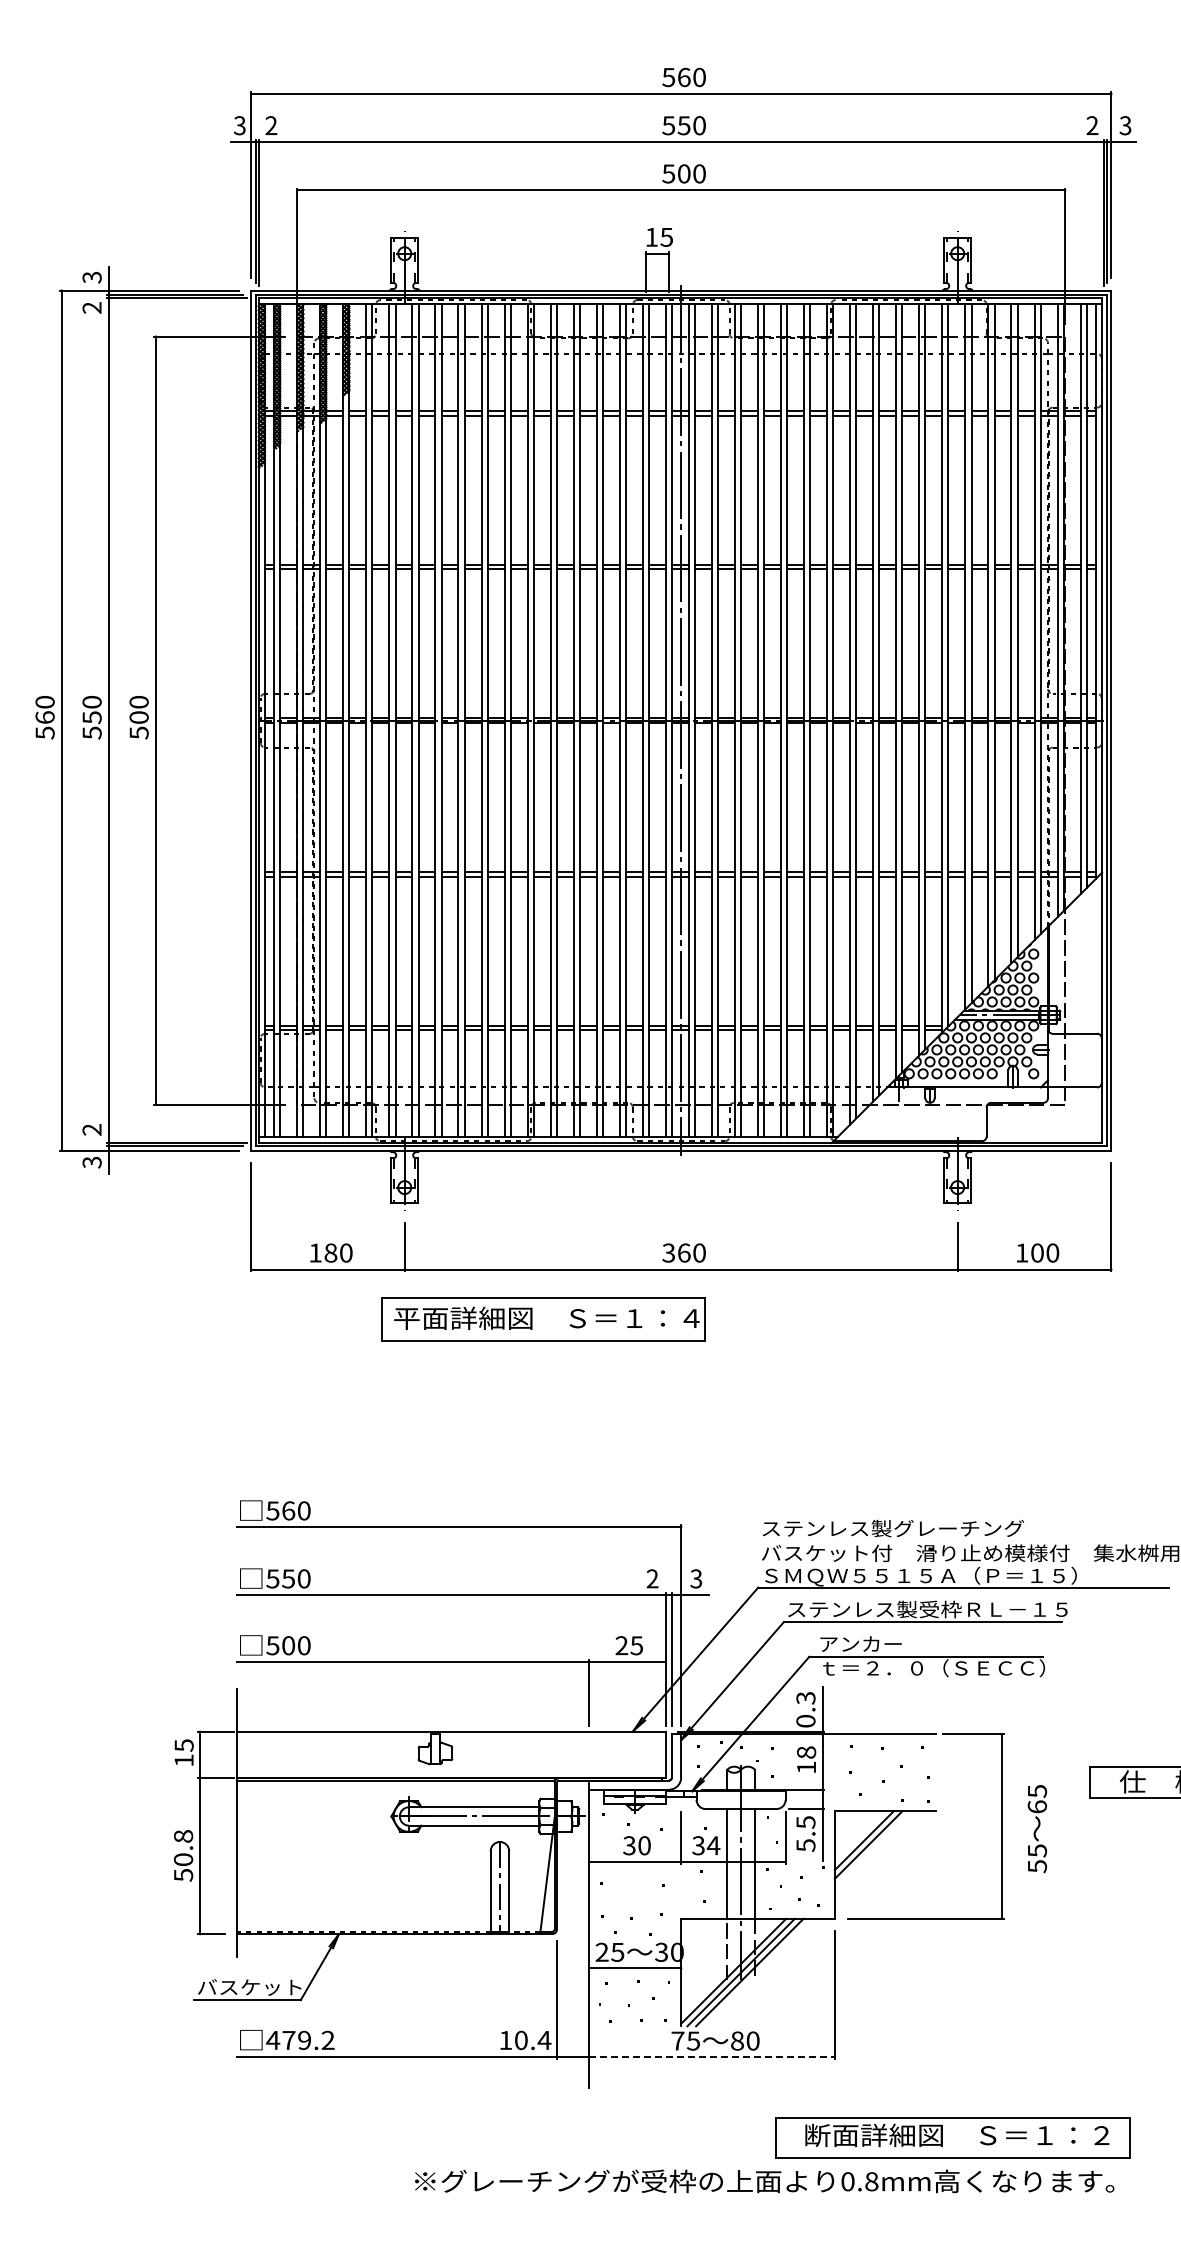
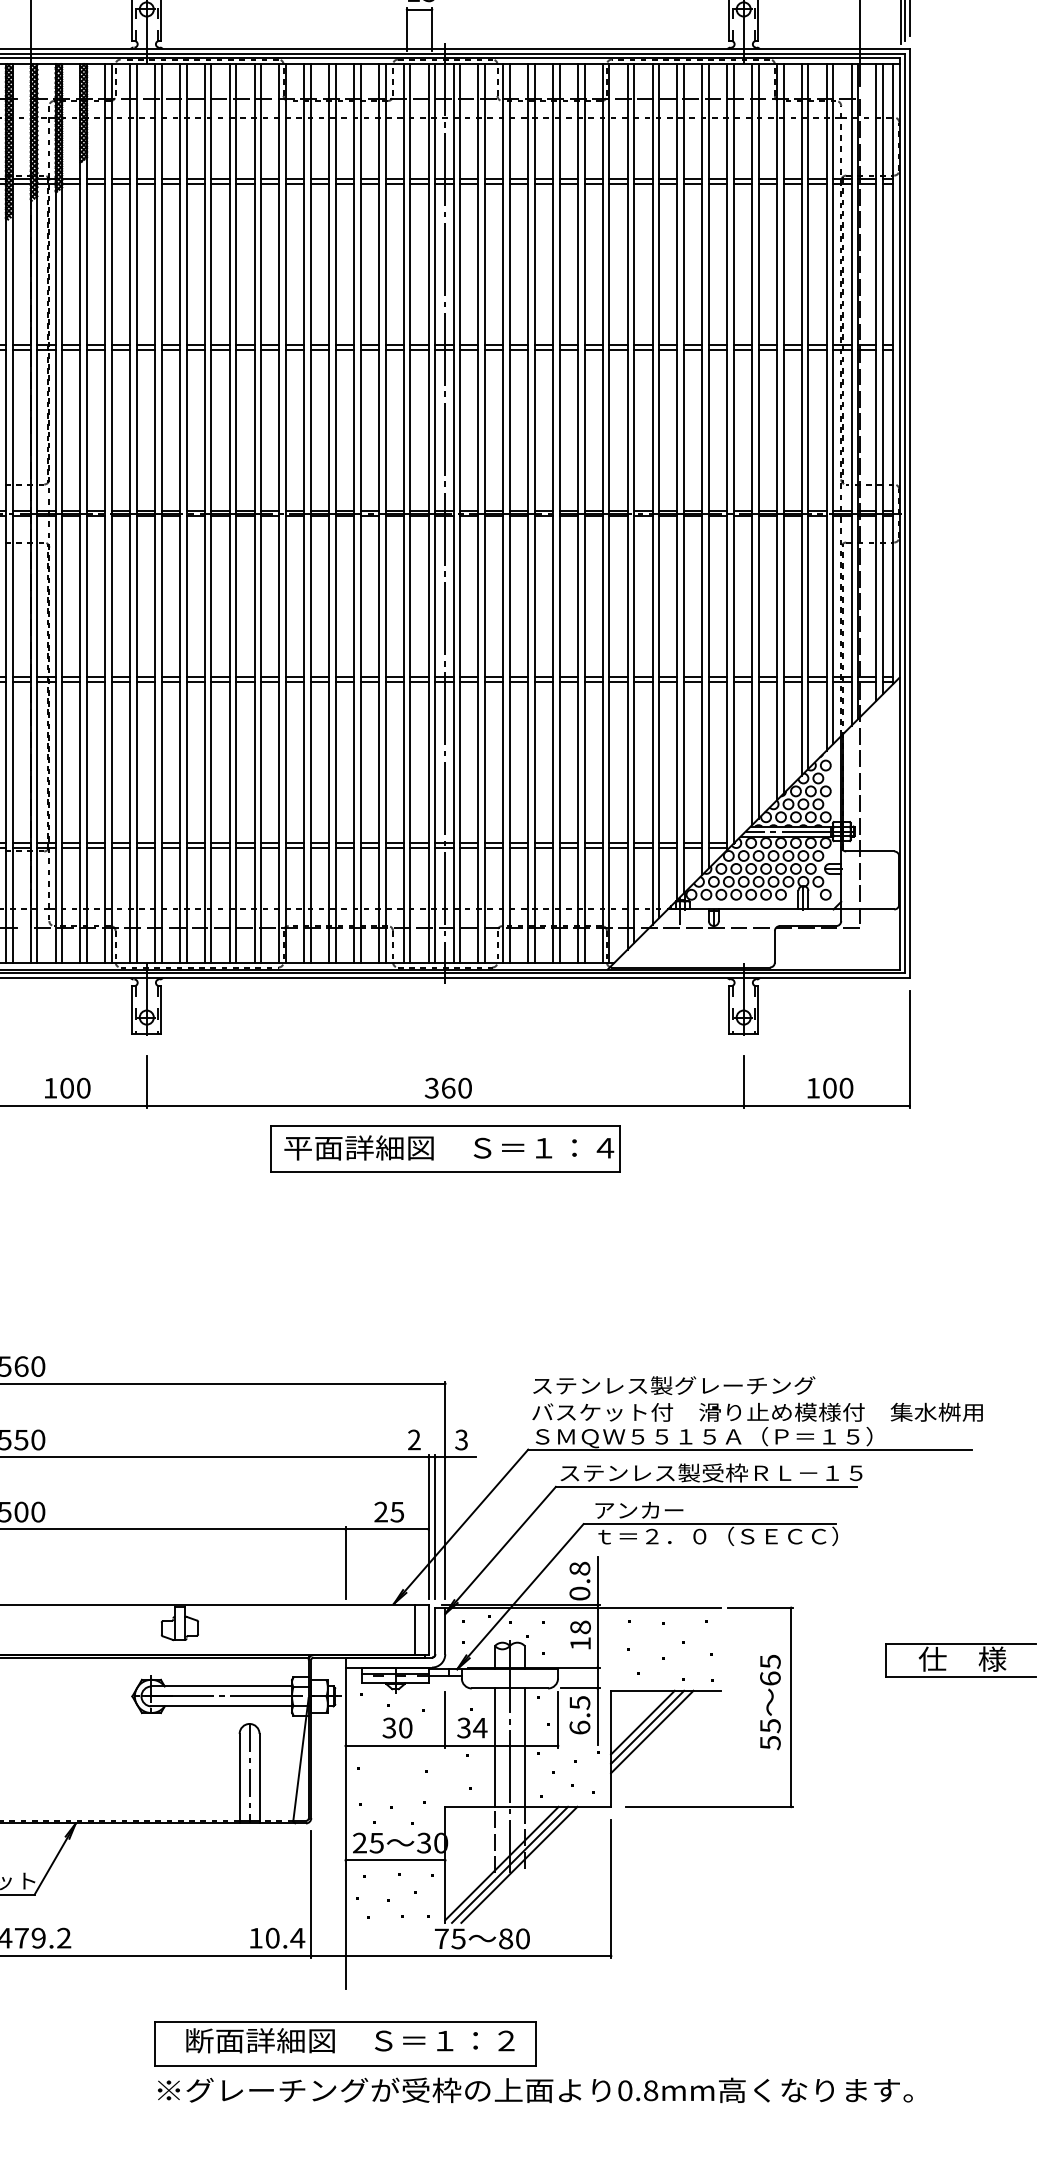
text: (330, 1253) -> (66, 1088), 180 -> 100
part: (543, 1319) -> (445, 1149), moved
text: (805, 1697) -> (579, 1568), 0.3 -> 0.8
line: (653, 1754) -> (415, 1629), added
text: (1036, 1829) -> (769, 1702), moved
text: (805, 1845) -> (579, 1727), 5.5 -> 6.5
line: (872, 1849) -> (651, 1732), added
line: (711, 2056) -> (477, 1955), dashed -> solid
part: (952, 2137) -> (345, 2043), moved

